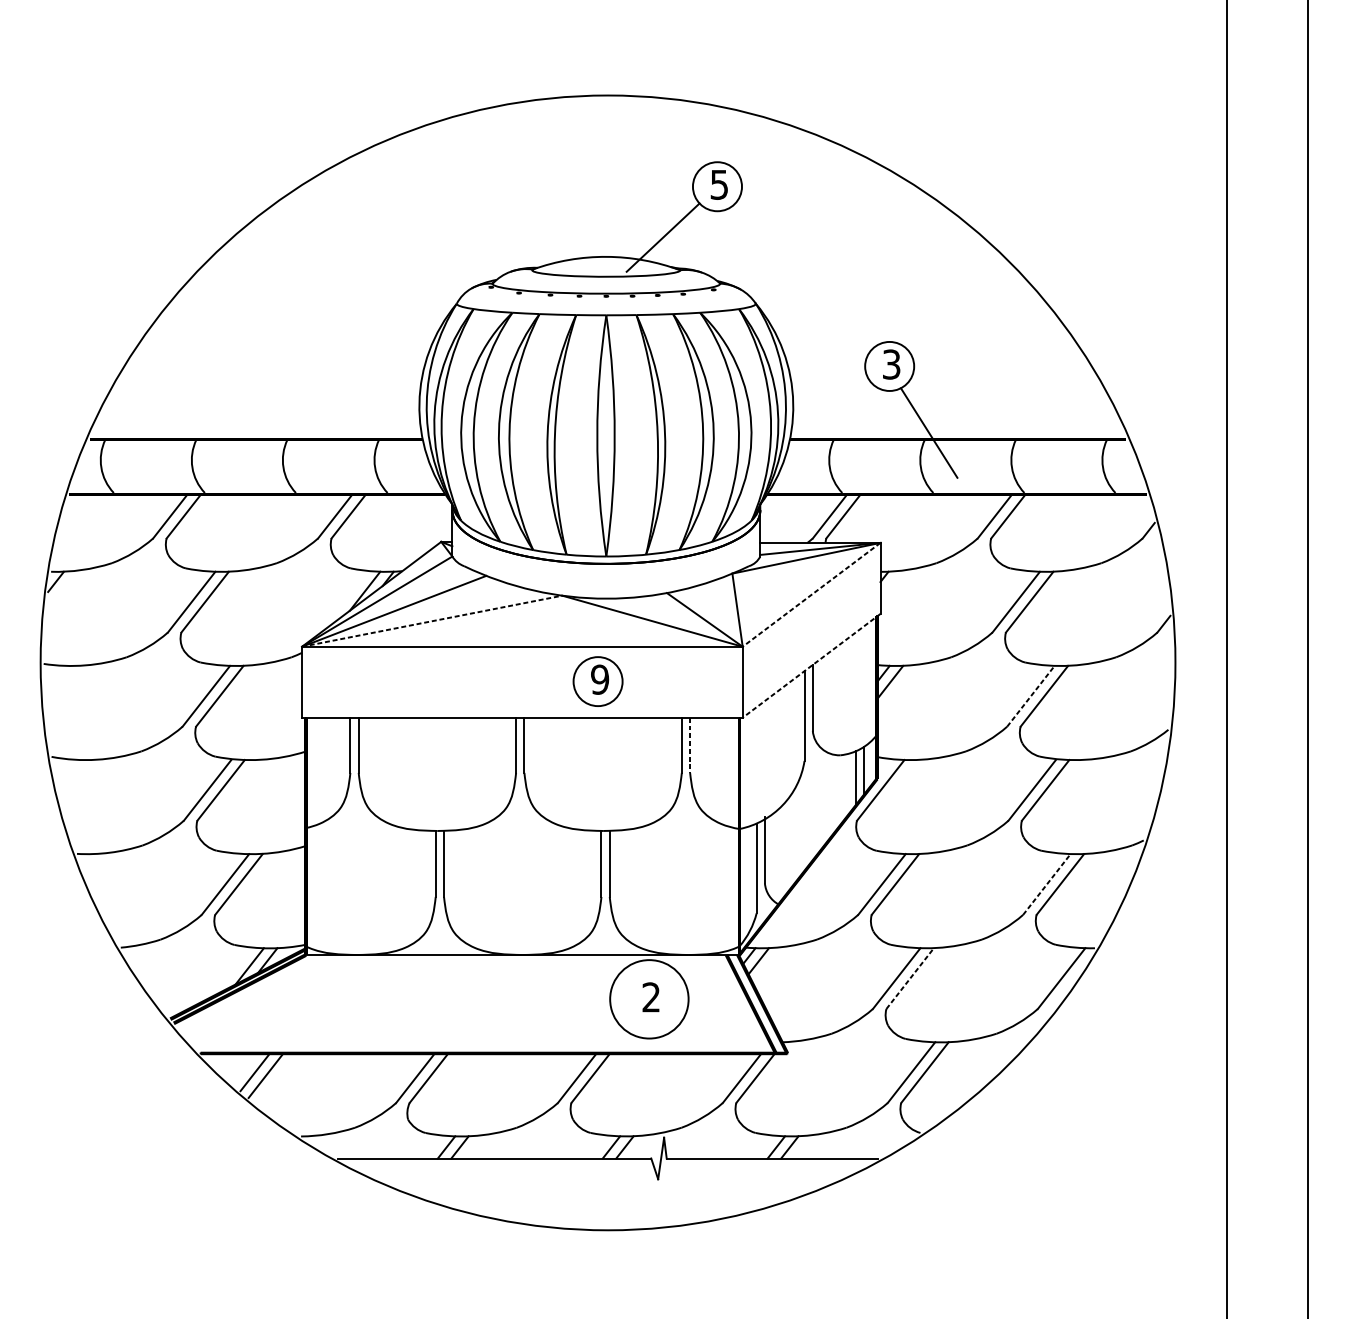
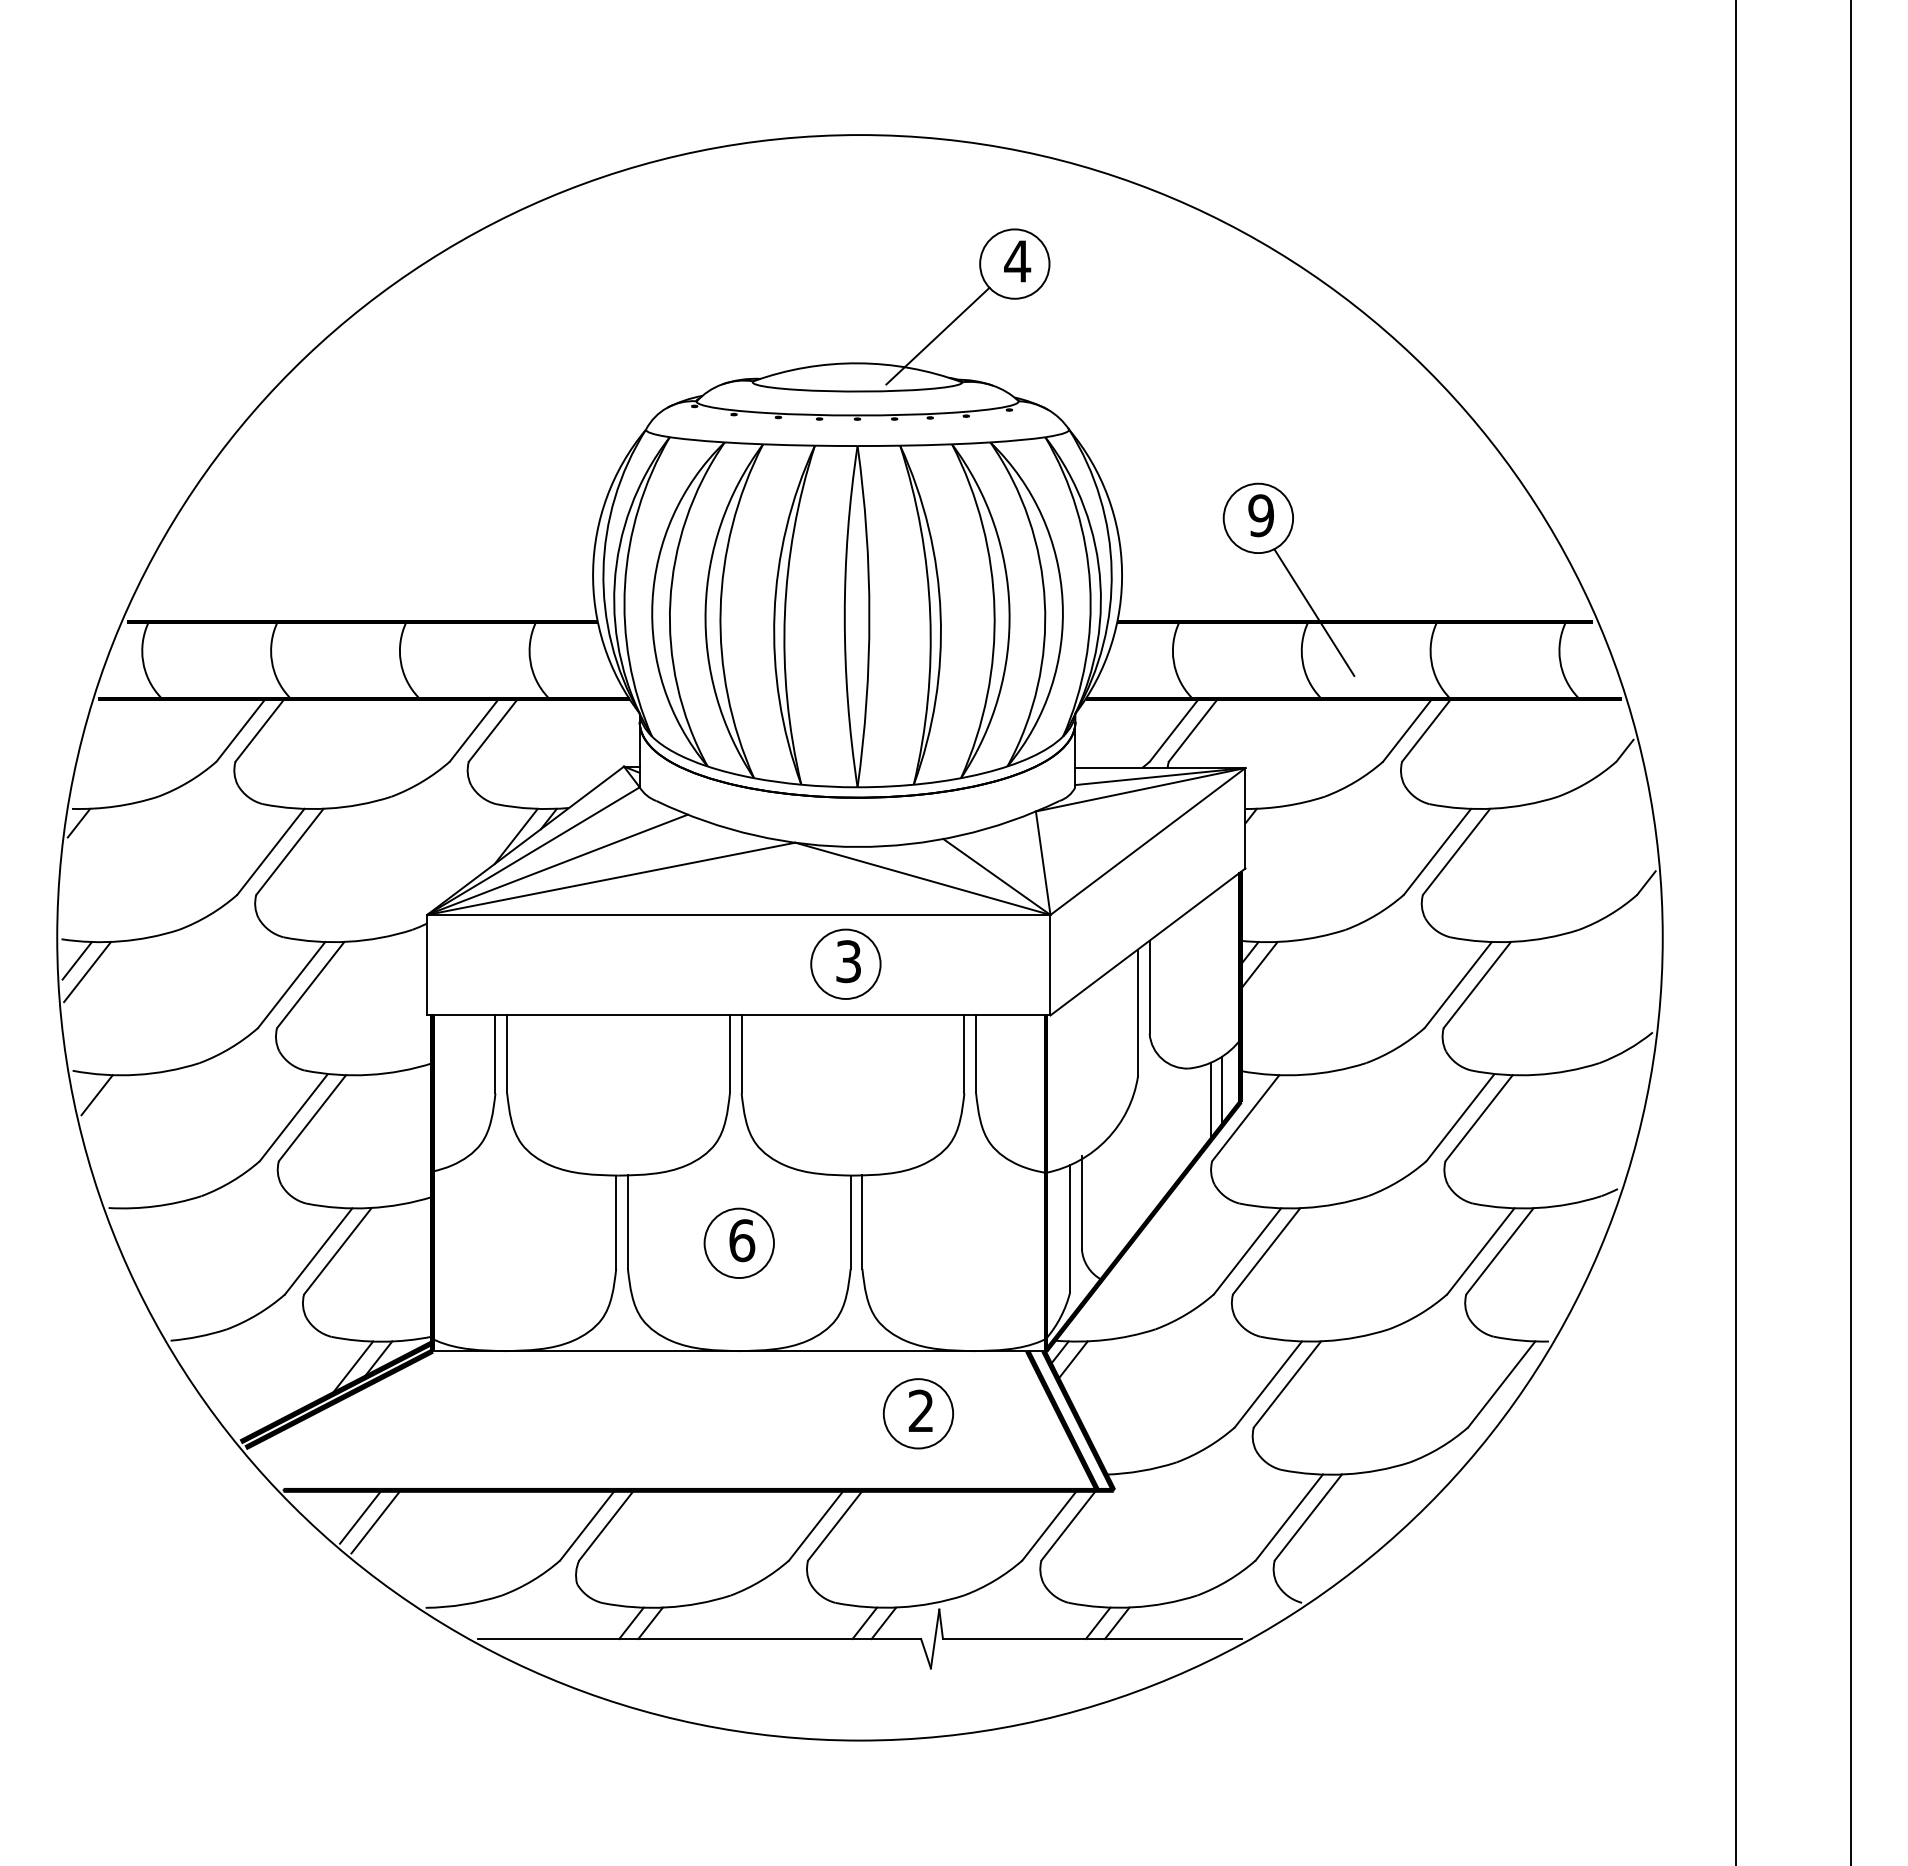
text: (719, 184) -> (1017, 261), 5 -> 4
text: (891, 364) -> (1260, 515), 3 -> 9
line: (811, 594) -> (1147, 841), dashed -> solid
line: (432, 620) -> (611, 878), dashed -> solid
line: (811, 666) -> (1147, 942), dashed -> solid
line: (54, 678) -> (76, 960), added
text: (599, 679) -> (848, 961), 9 -> 3
line: (62, 687) -> (87, 972), added
line: (1031, 696) -> (1458, 985), dashed -> solid
line: (690, 745) -> (976, 1054), dashed -> solid
line: (68, 774) -> (96, 1095), added
part: (522, 878) -> (738, 1242), added
line: (1046, 884) -> (1480, 1251), dashed -> solid
line: (910, 978) -> (1287, 1384), dashed -> solid
circle: (649, 999) -> (918, 1413), size x0.62

